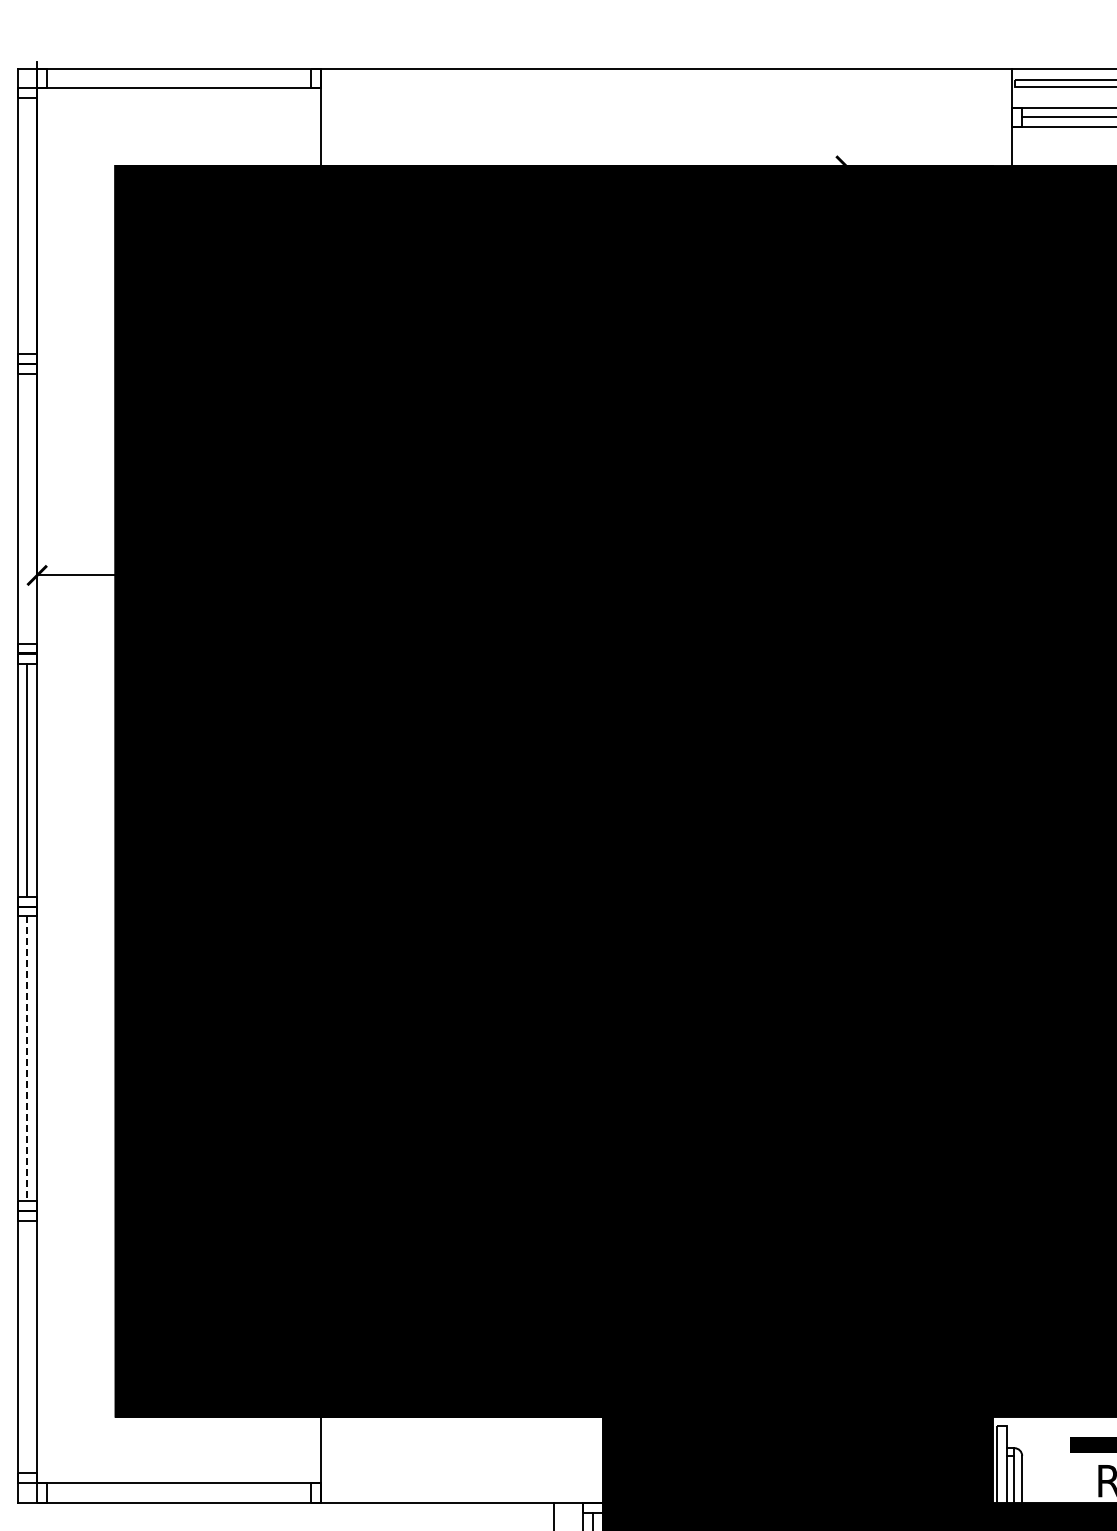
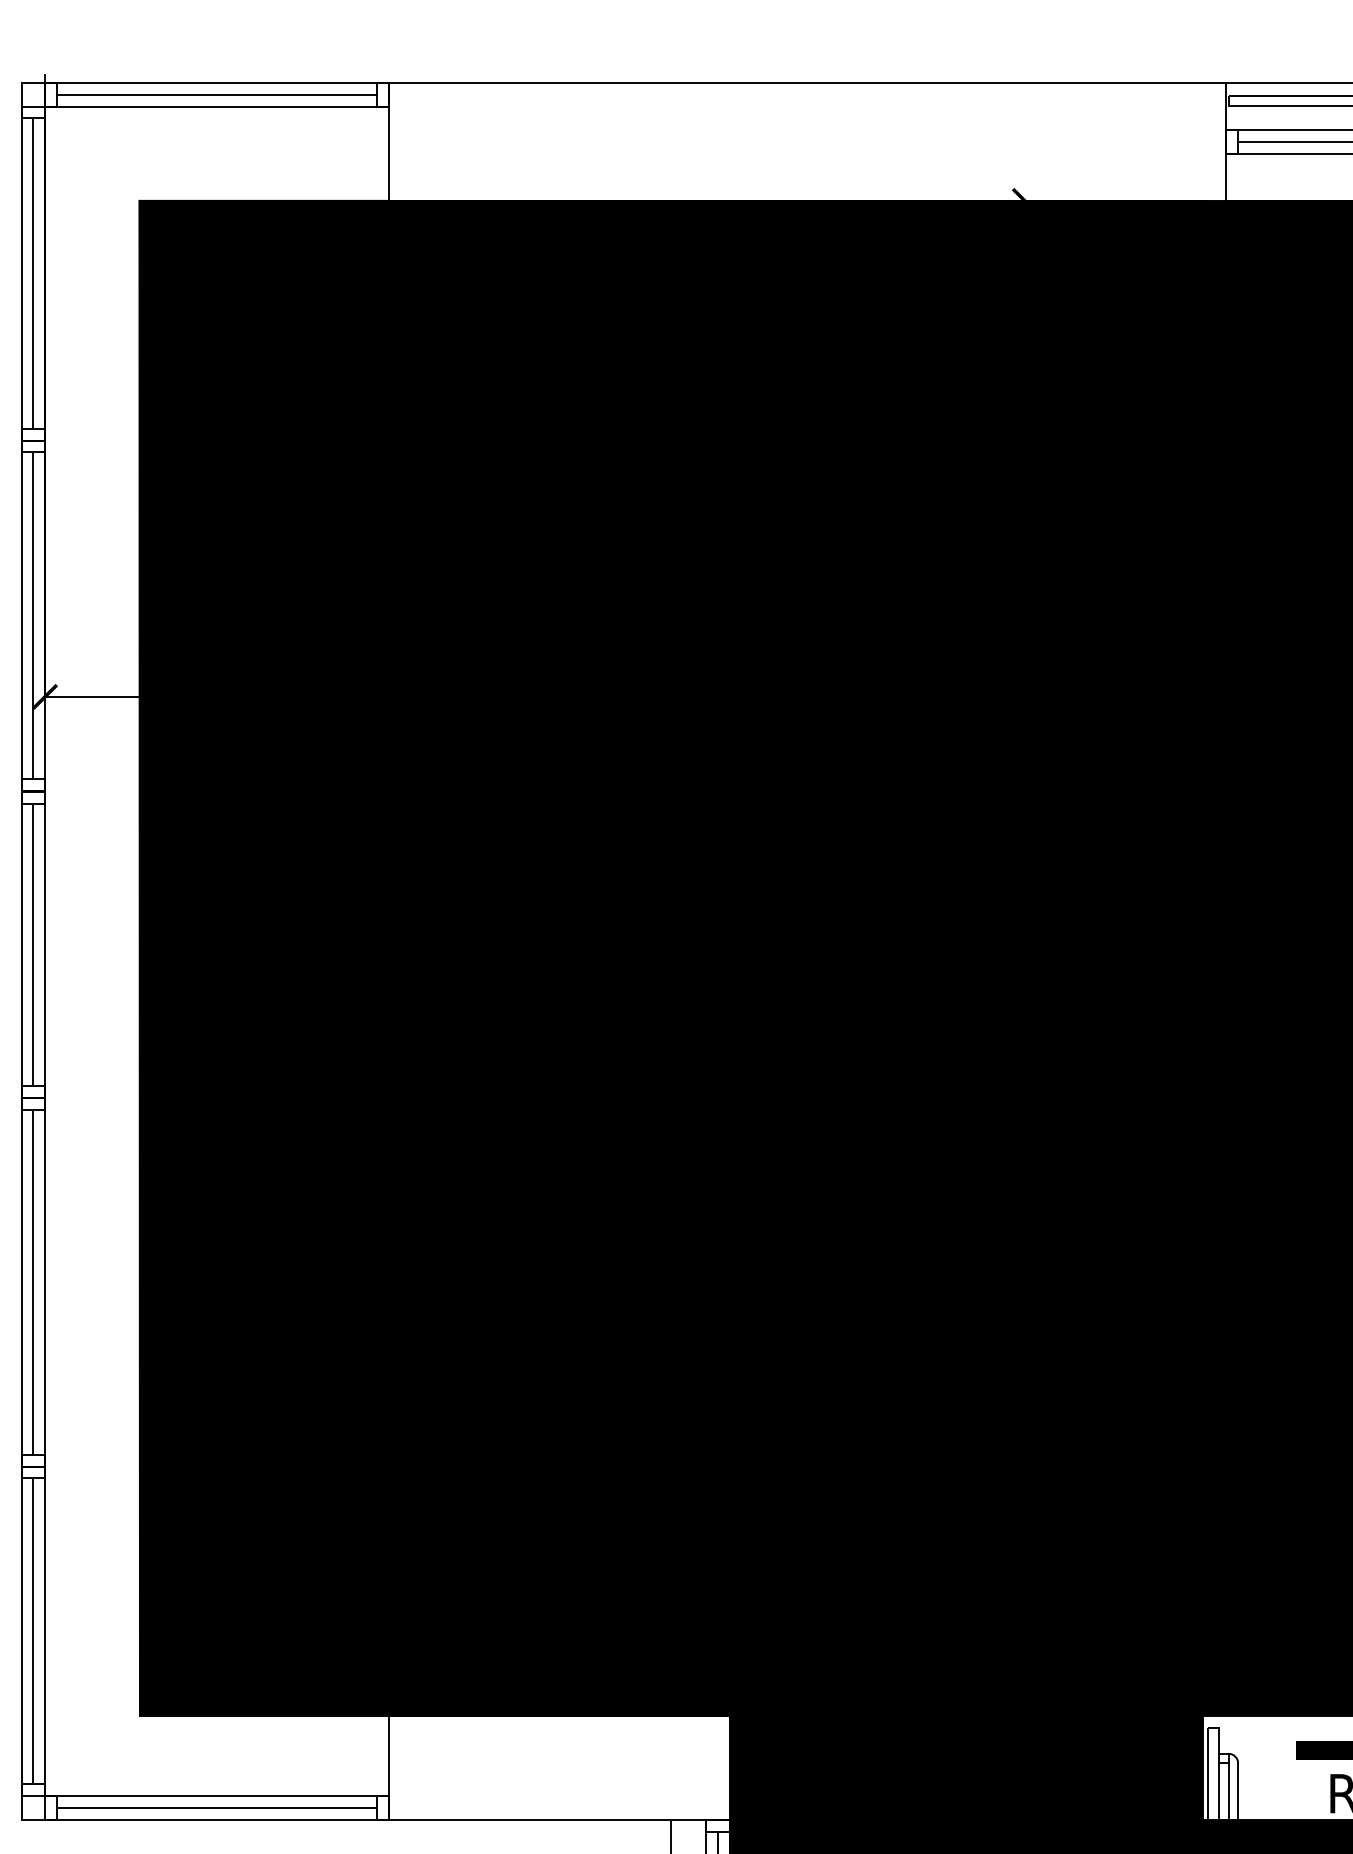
line: (178, 78) -> (216, 94), added
line: (27, 225) -> (33, 272), added
line: (27, 508) -> (33, 615), added
line: (27, 1058) -> (33, 1281), dashed -> solid
line: (27, 1346) -> (33, 1630), added
line: (178, 1492) -> (216, 1807), added

